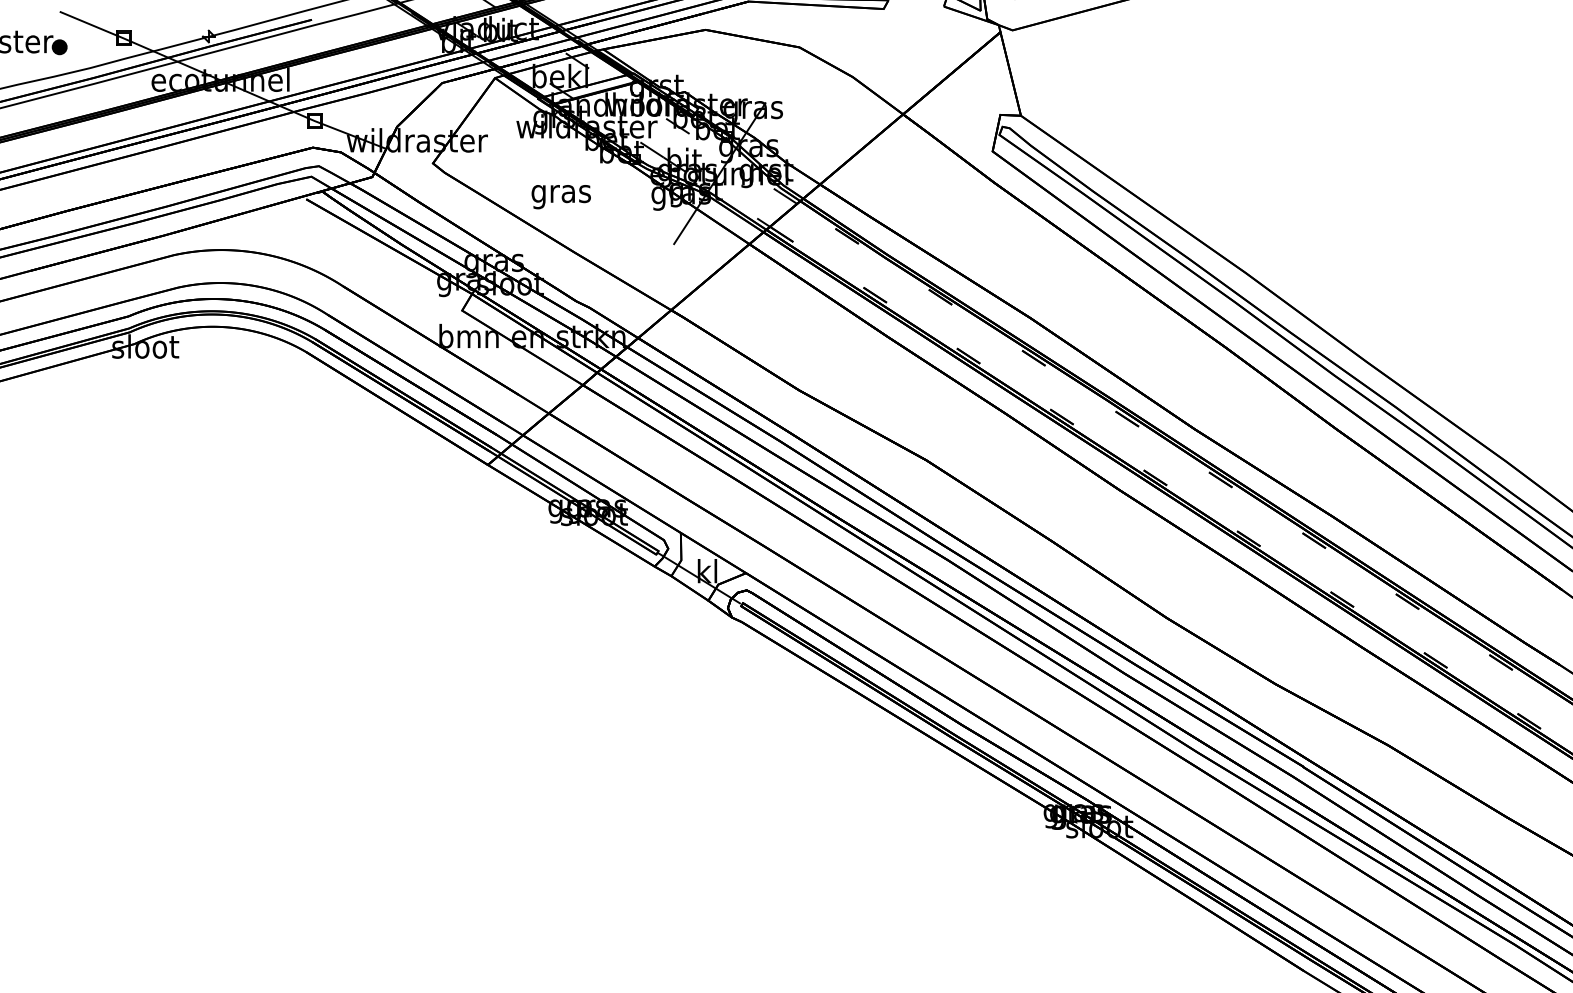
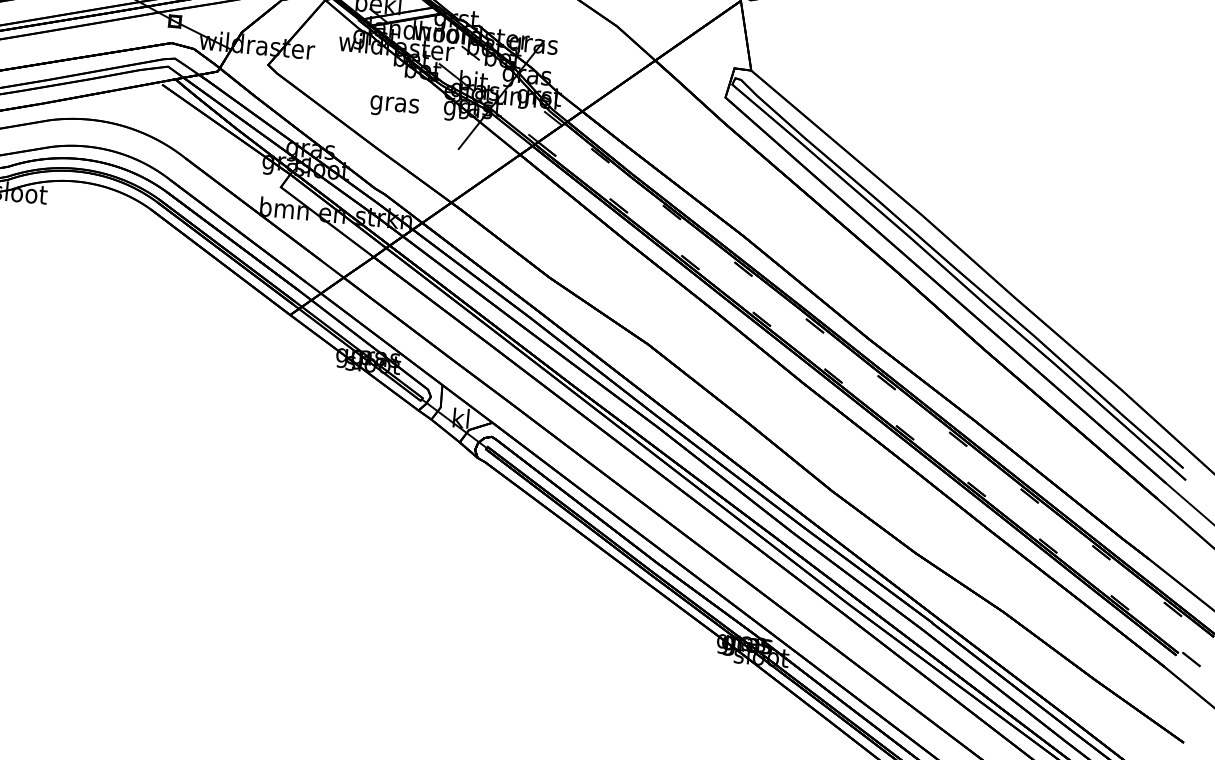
text: (560, 197) -> (393, 107), moved

